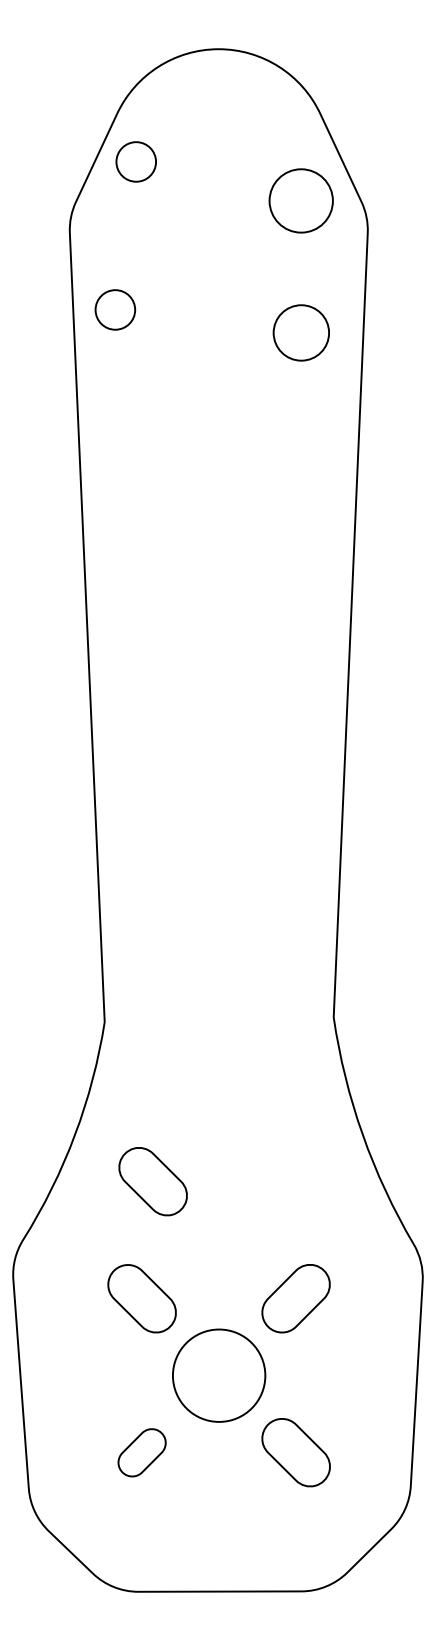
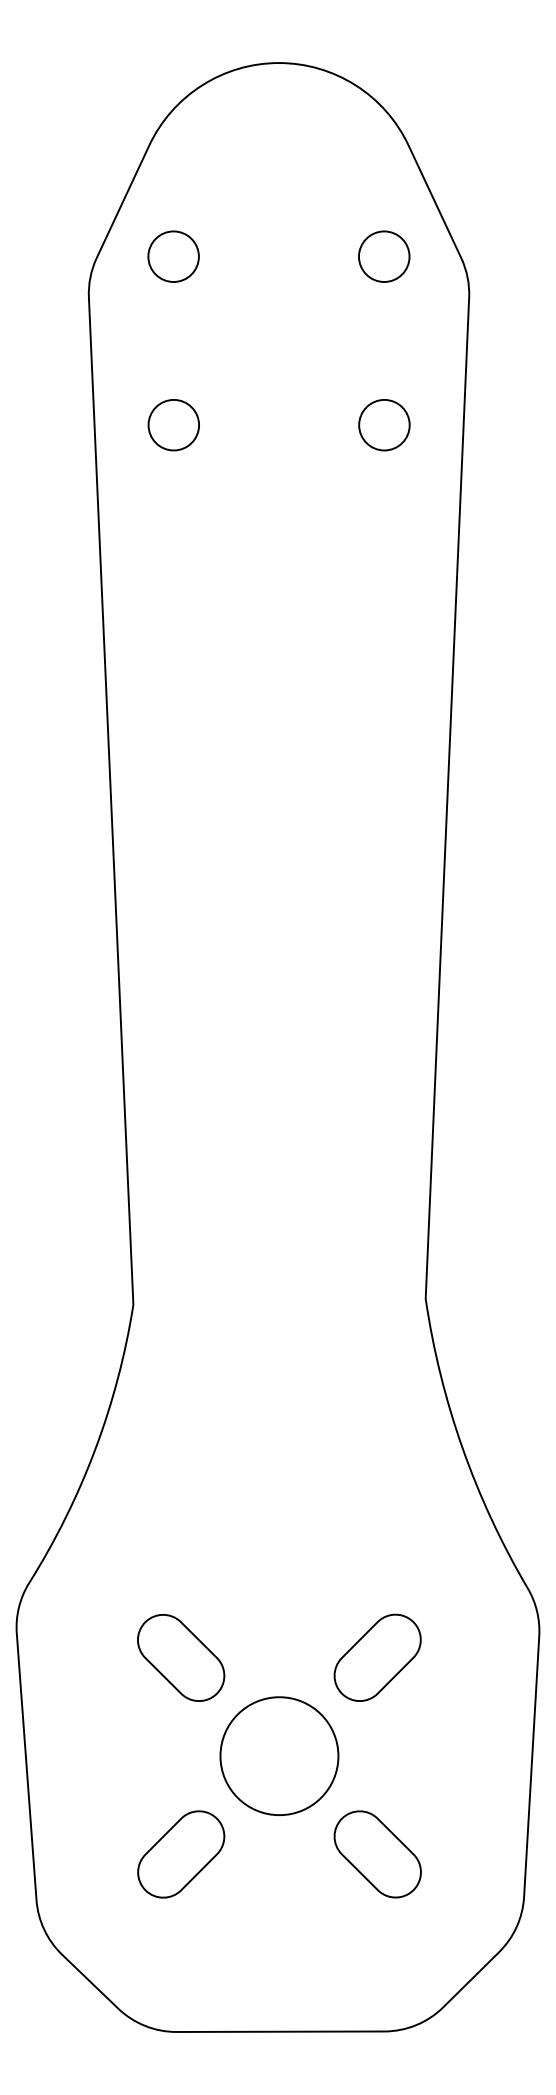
circle: (135, 161) -> (172, 256), moved
circle: (301, 200) -> (384, 256), size x0.62
circle: (115, 309) -> (173, 424), moved
circle: (301, 332) -> (384, 424), size x0.71
part: (152, 1181) -> (194, 1508), removed
part: (141, 1452) -> (180, 1854), size x1.43

